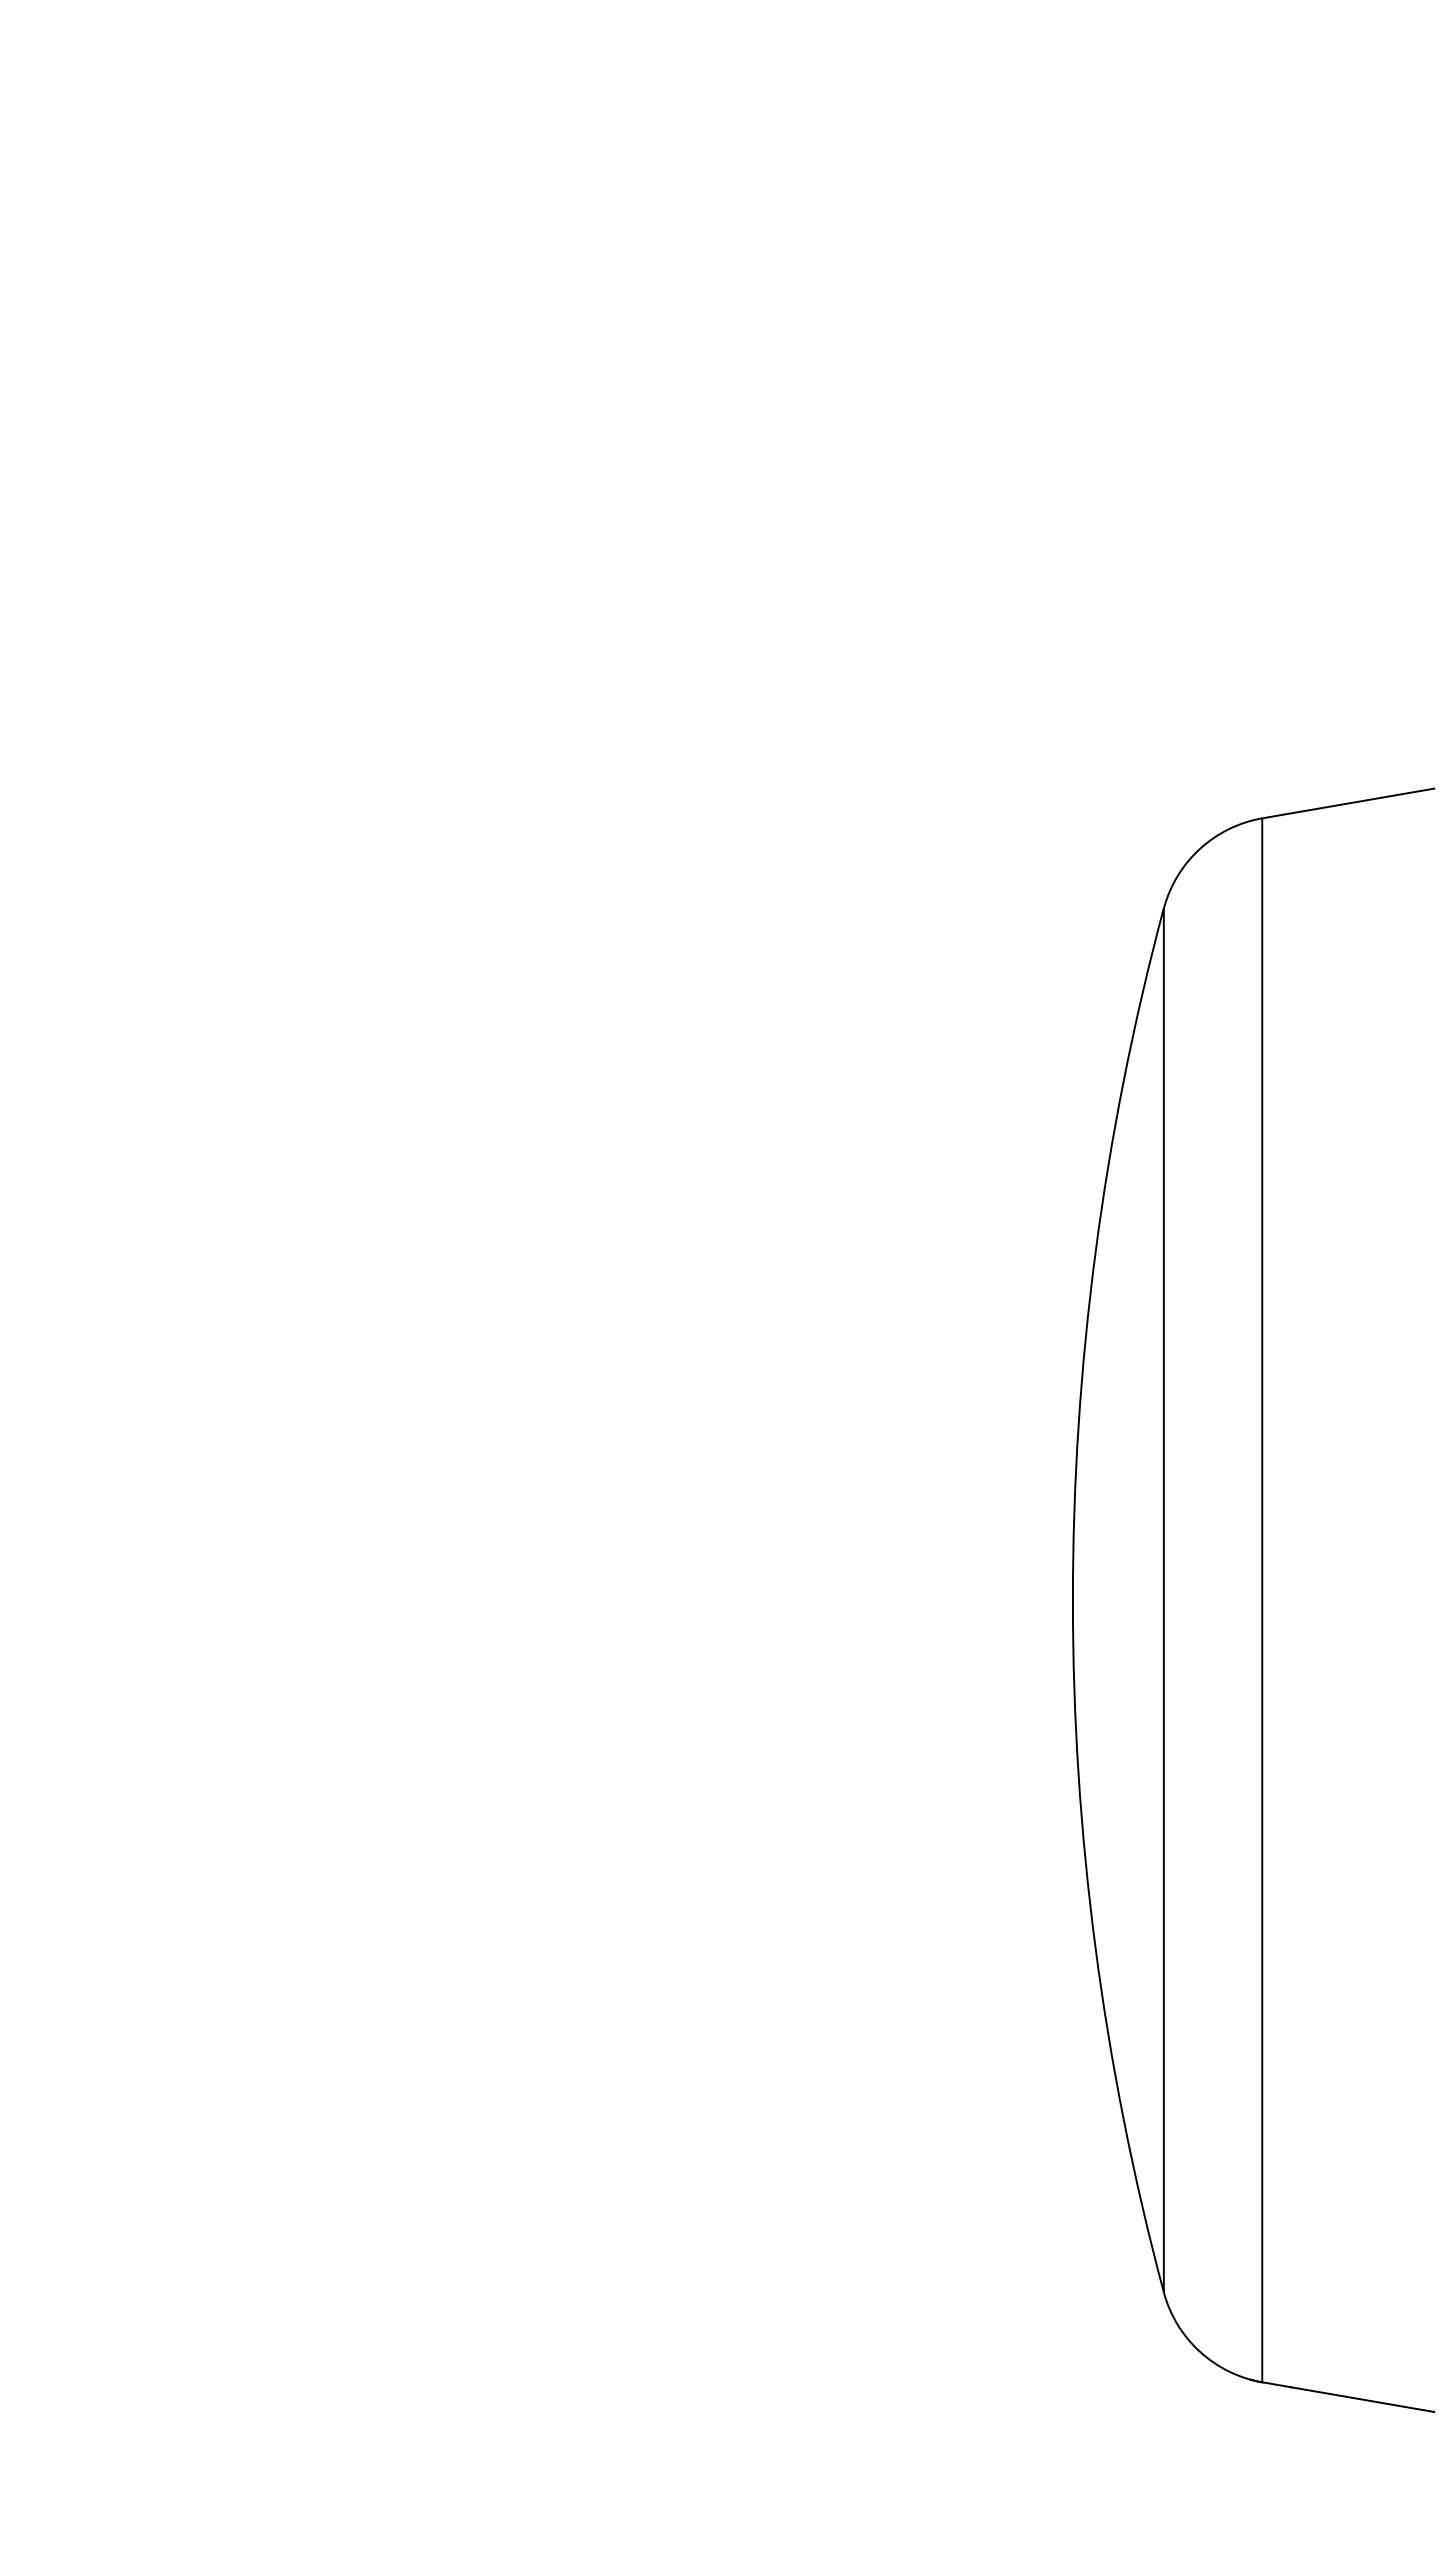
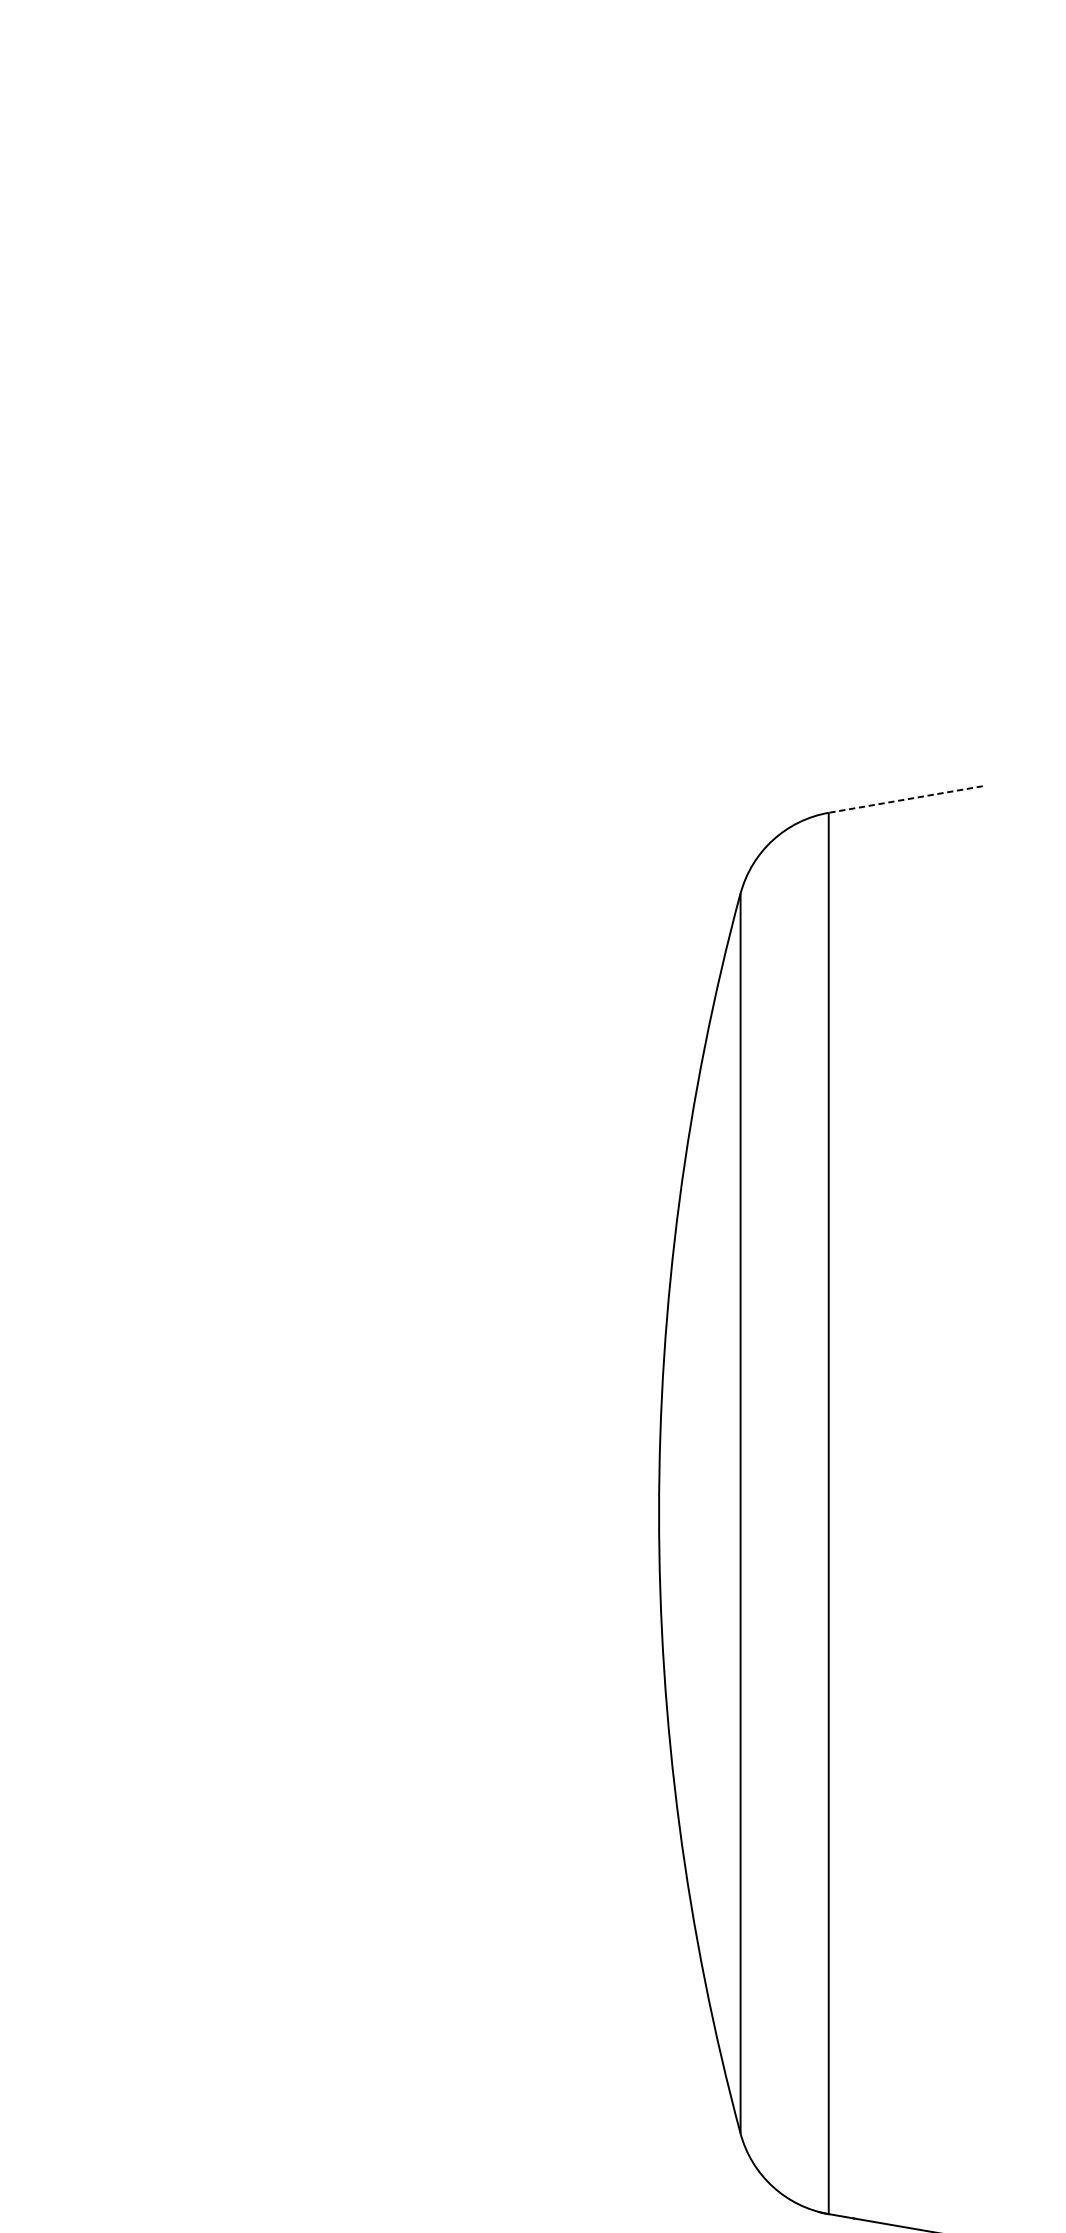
line: (1347, 803) -> (905, 799), solid -> dashed

